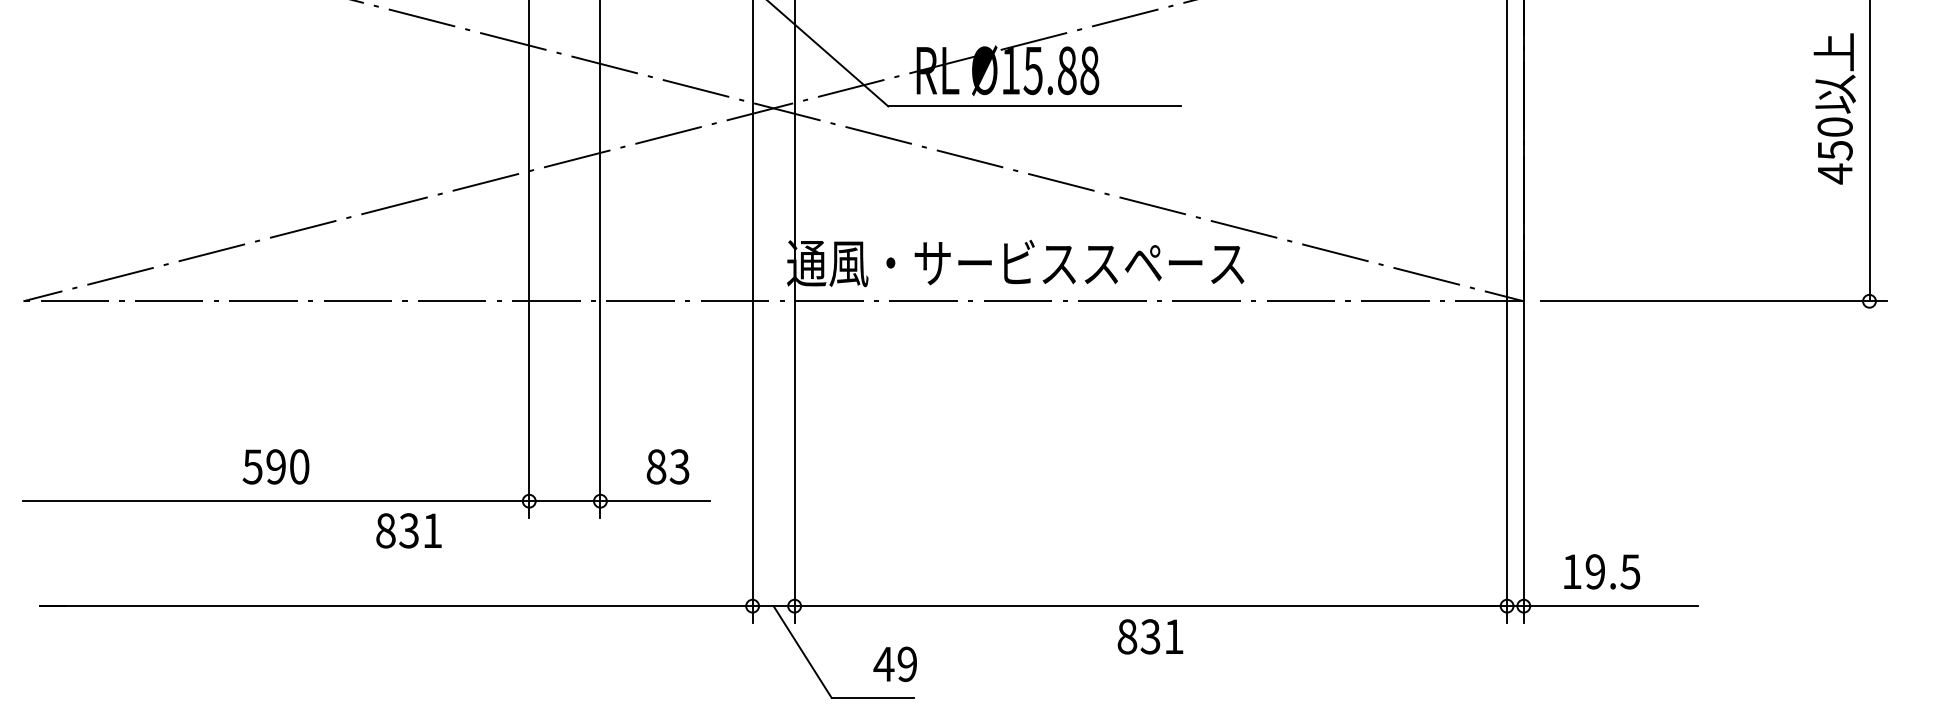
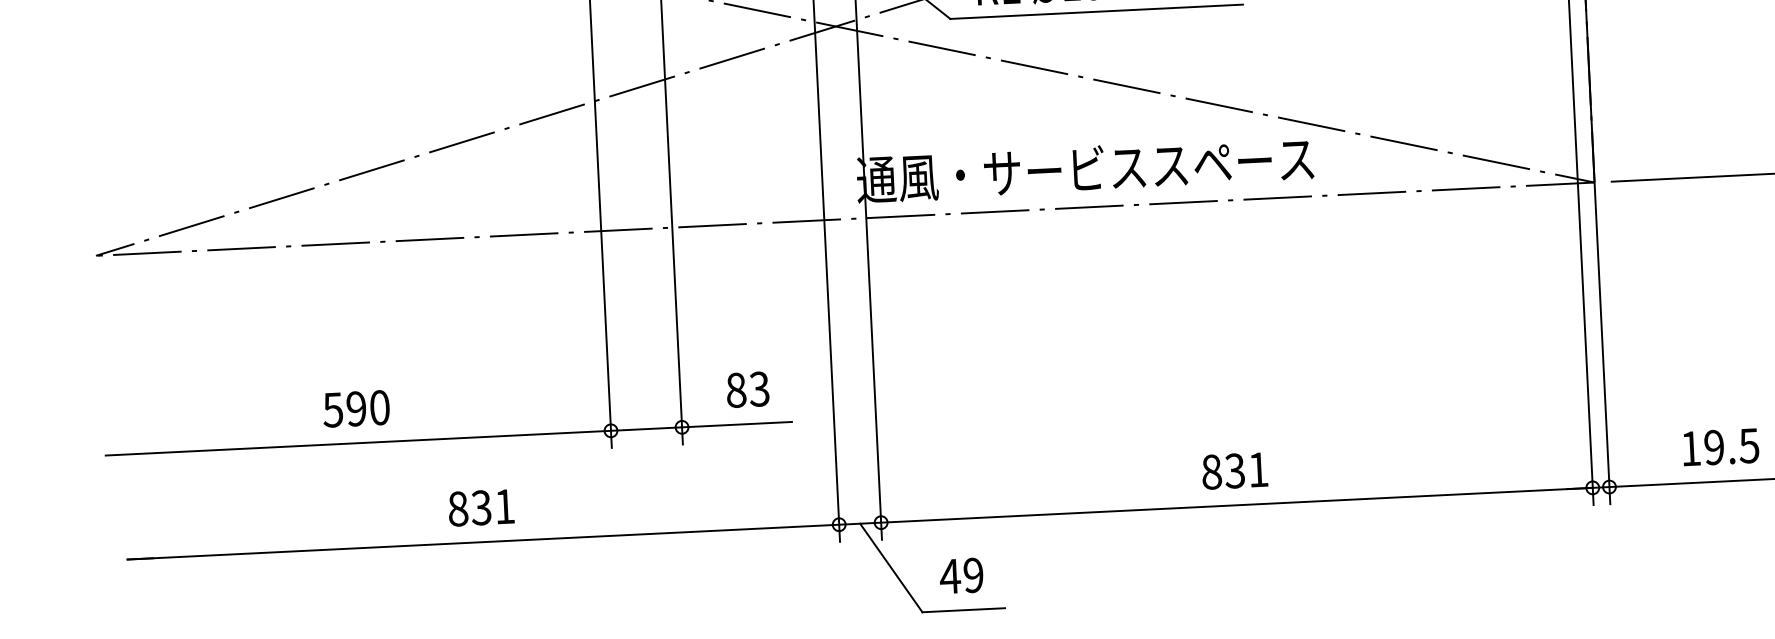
text: (408, 530) -> (480, 507), moved
text: (1602, 571) -> (1721, 446), moved
text: (1150, 636) -> (1234, 470), moved
text: (894, 663) -> (960, 575), moved

